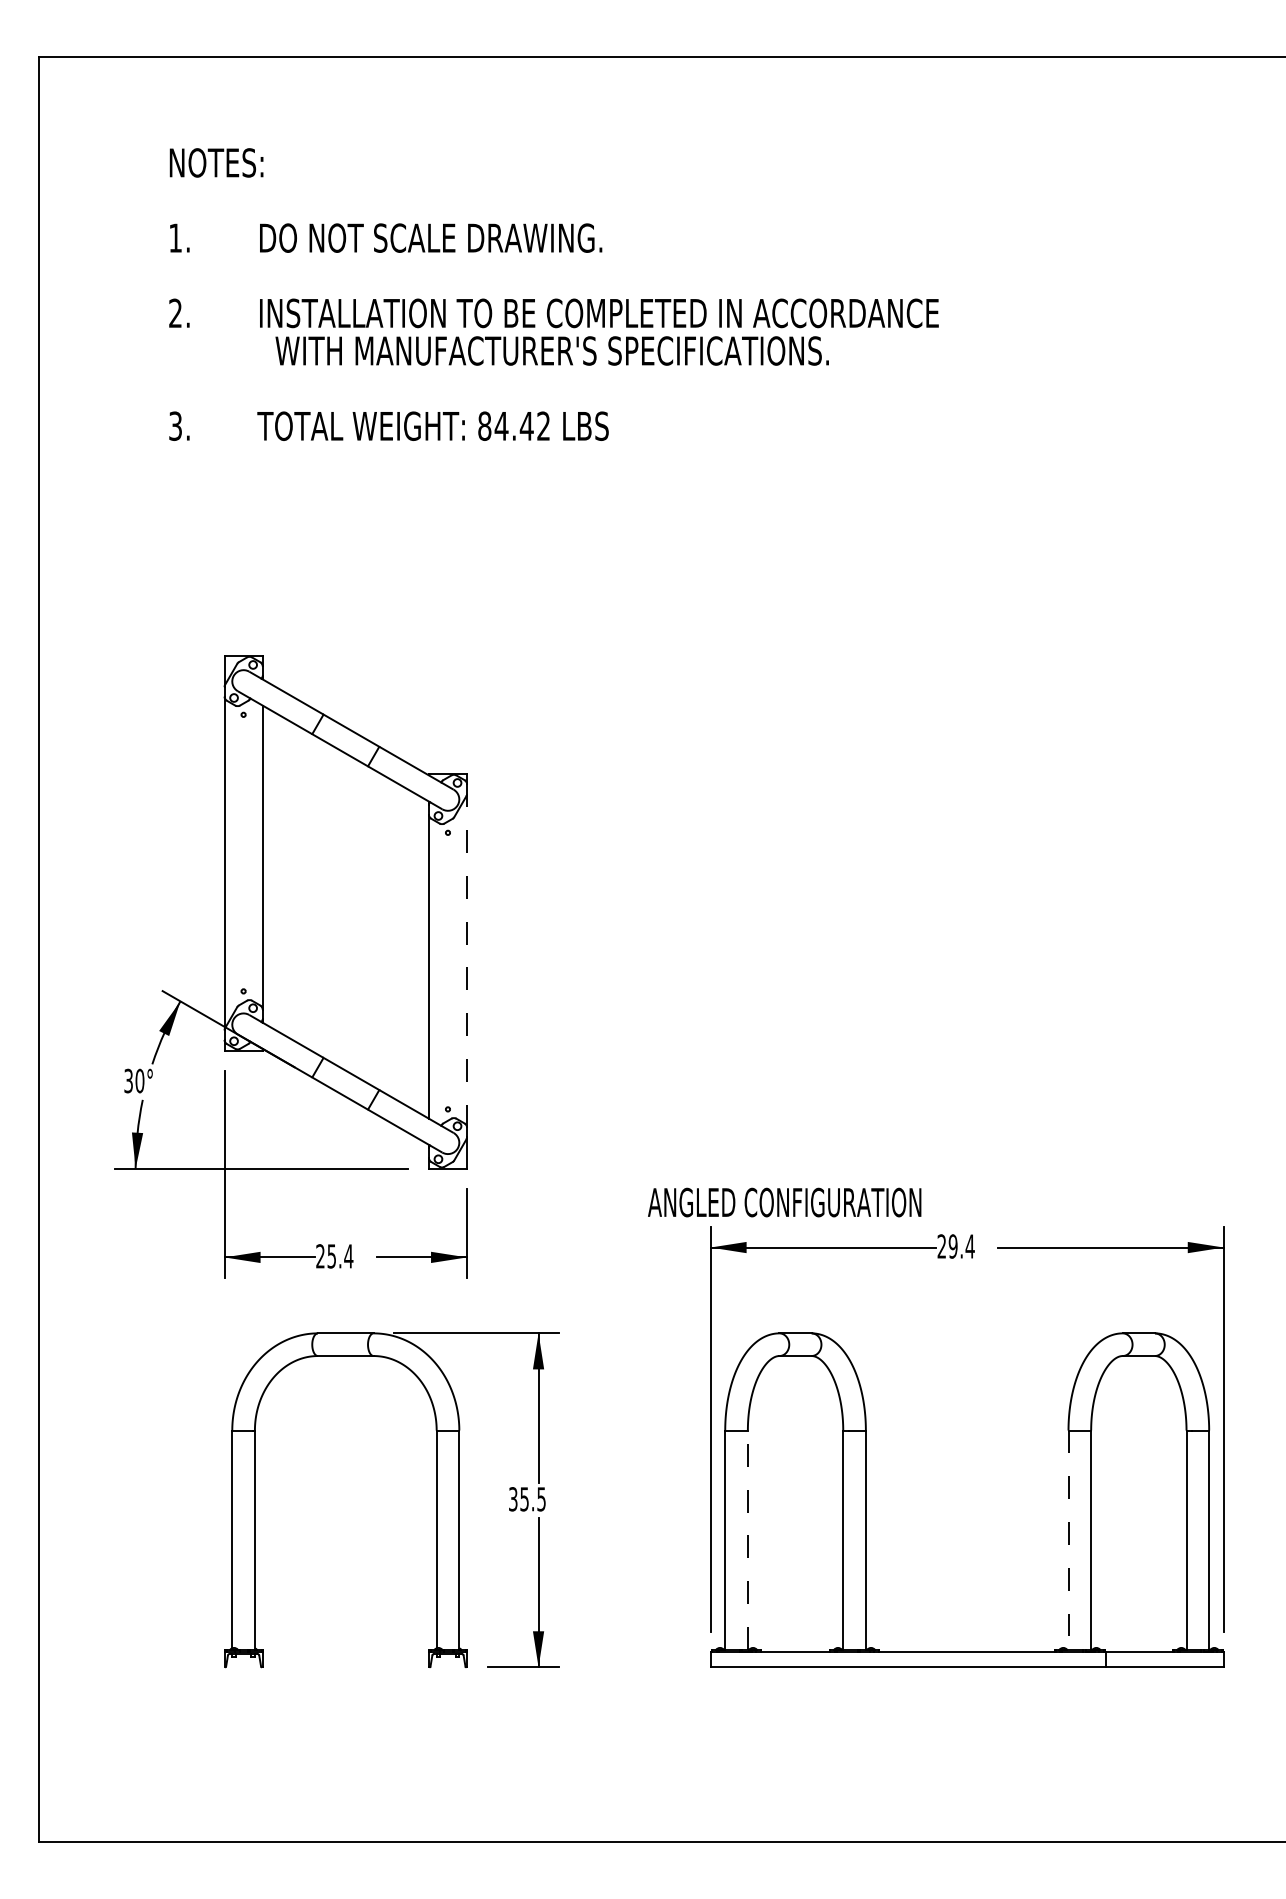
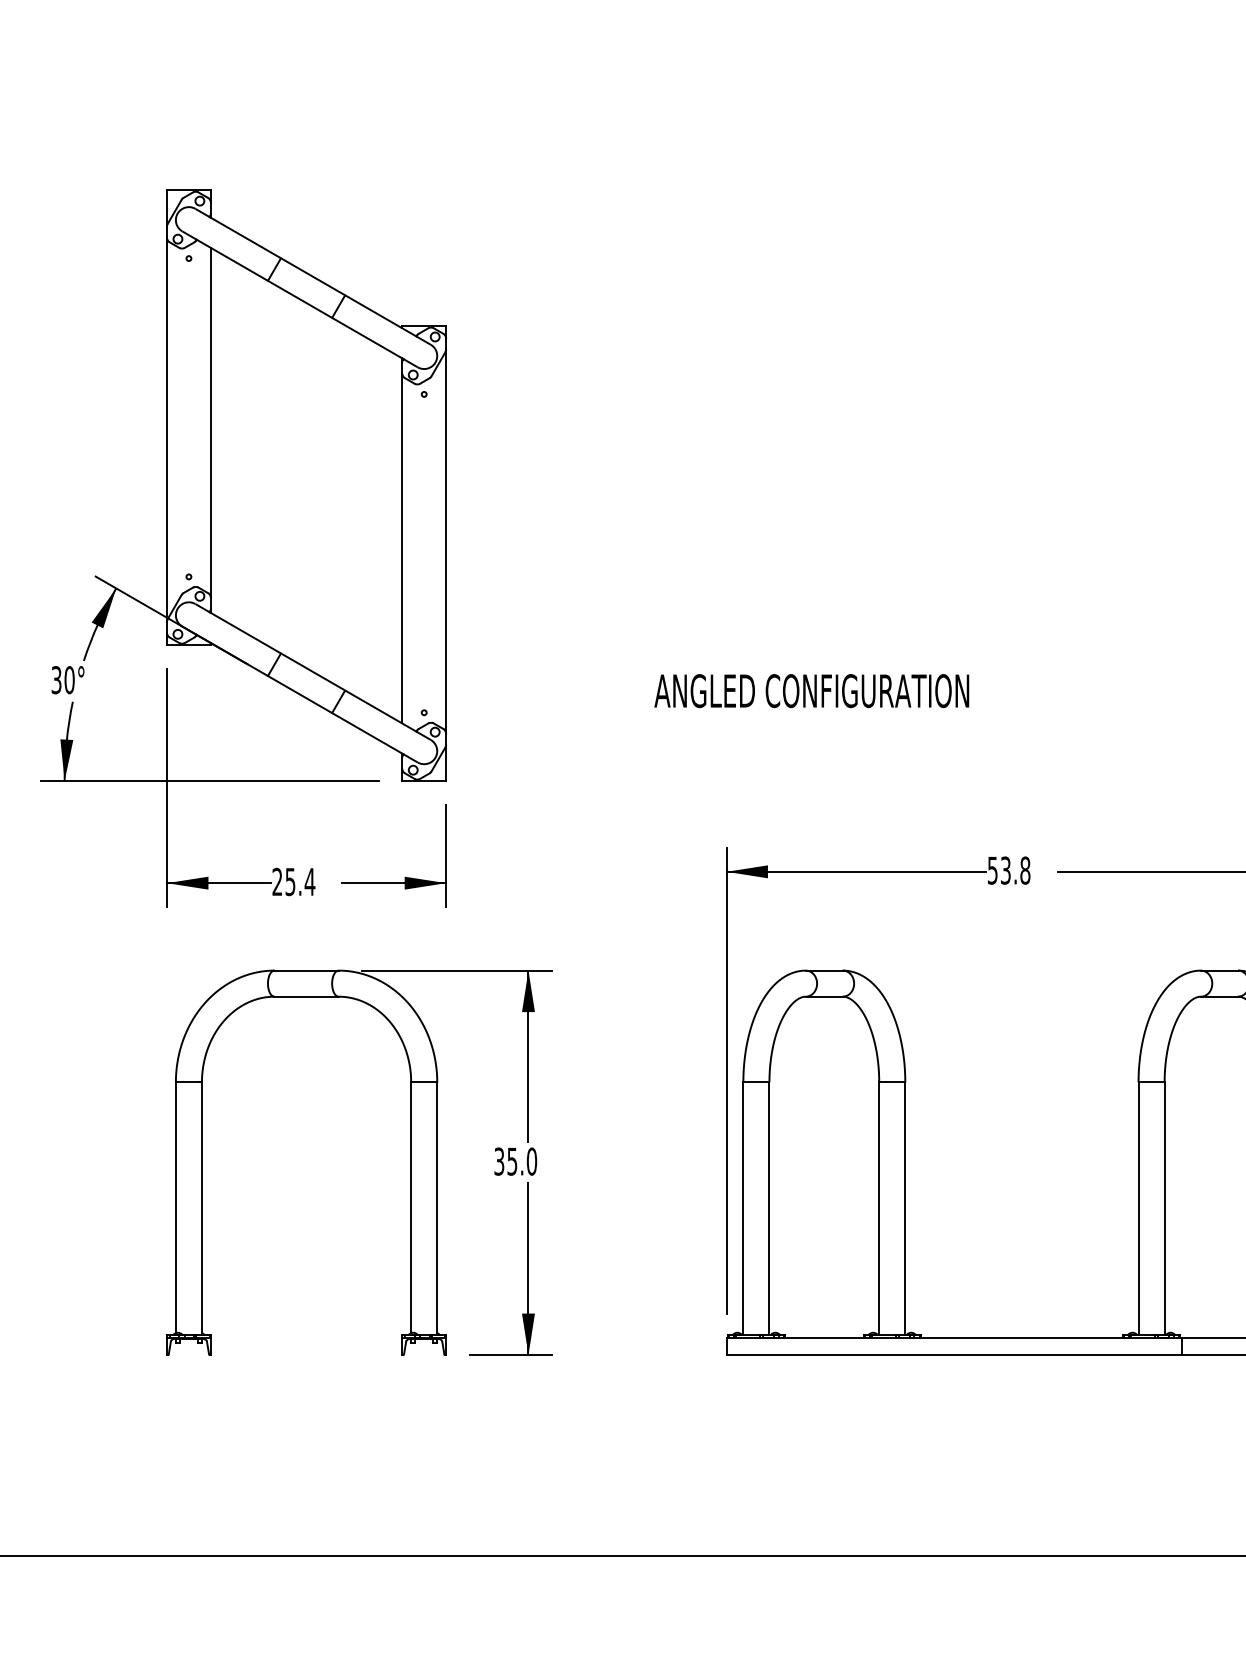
line: (467, 960) -> (446, 541), dashed -> solid
text: (784, 1202) -> (811, 691), moved
text: (955, 1246) -> (1008, 870), 29.4 -> 53.8
text: (541, 1499) -> (531, 1161), 35.5 -> 35.0
line: (747, 1540) -> (769, 1209), dashed -> solid
line: (1068, 1540) -> (1138, 1209), dashed -> solid

